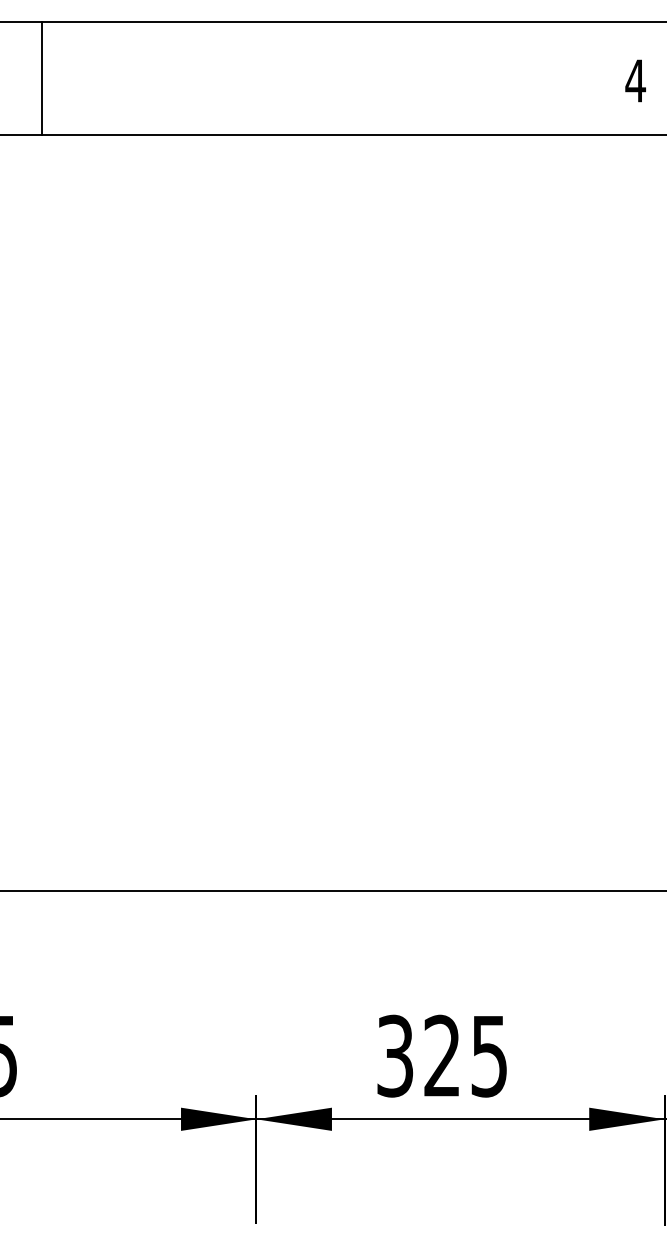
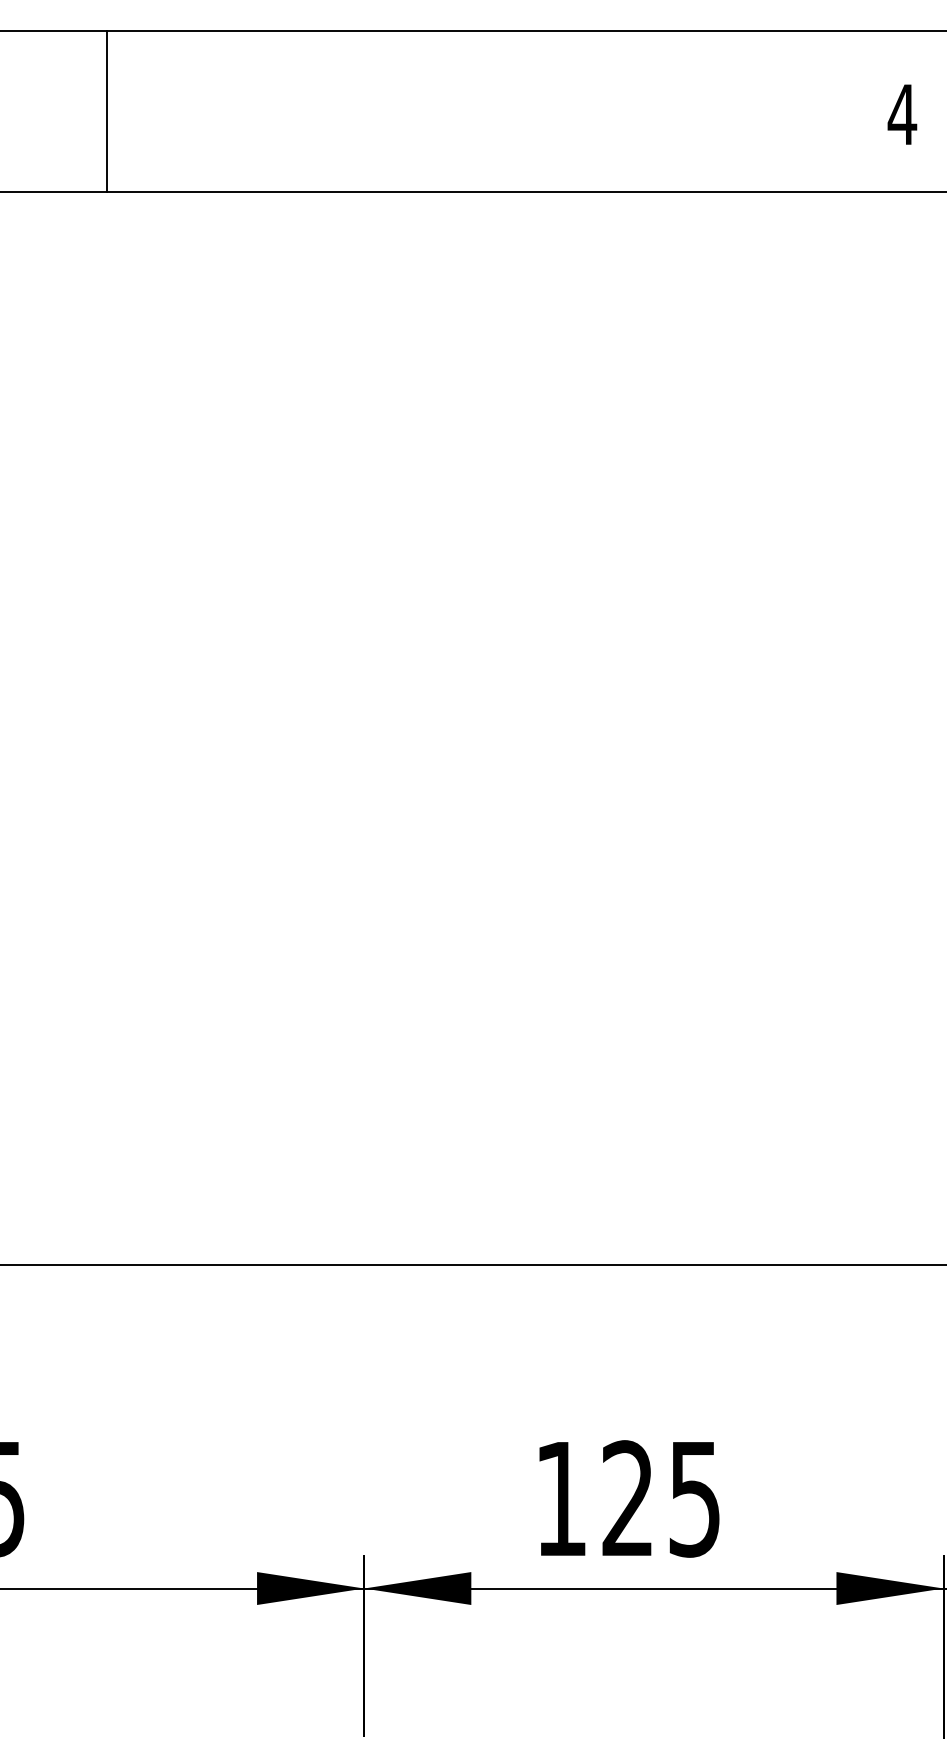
line: (41, 78) -> (107, 110), moved
text: (395, 1055) -> (561, 1498), 325 -> 125

